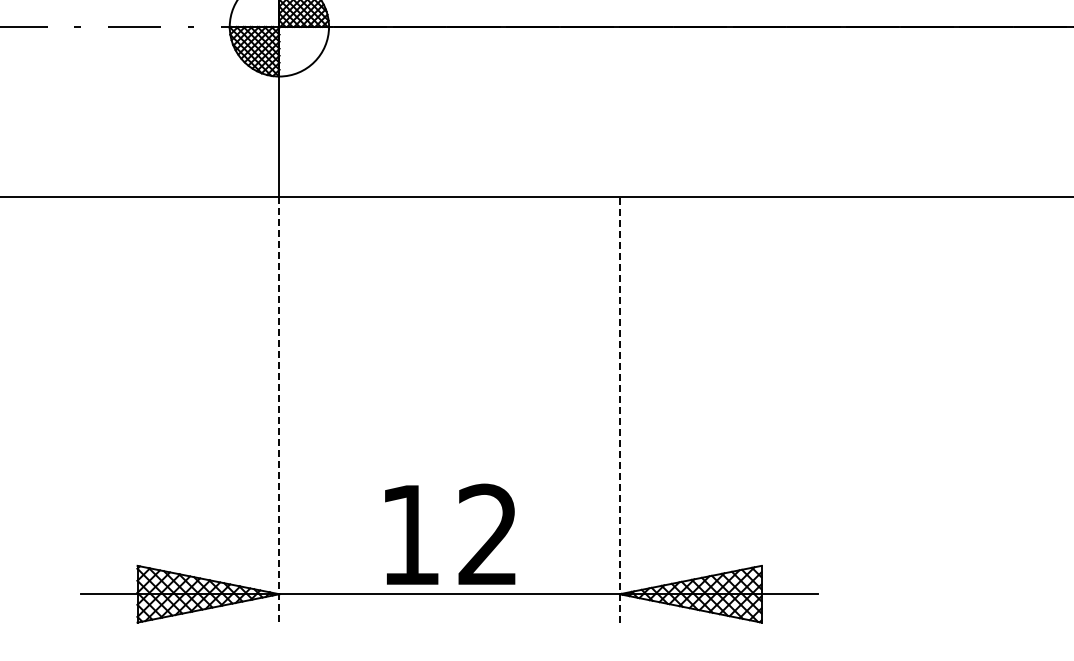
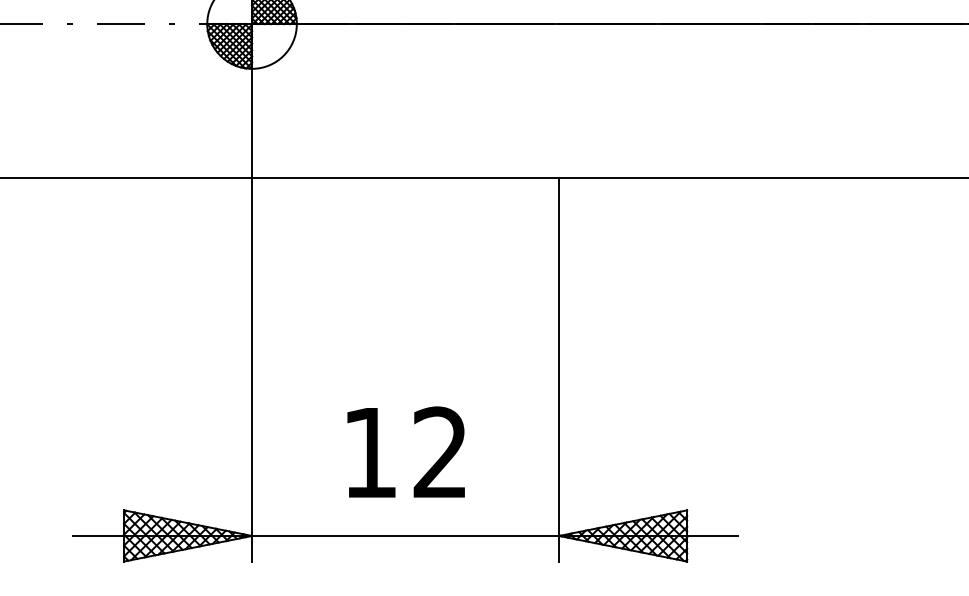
line: (279, 409) -> (252, 369), dashed -> solid
line: (619, 409) -> (558, 369), dashed -> solid
text: (450, 533) -> (406, 451), moved

